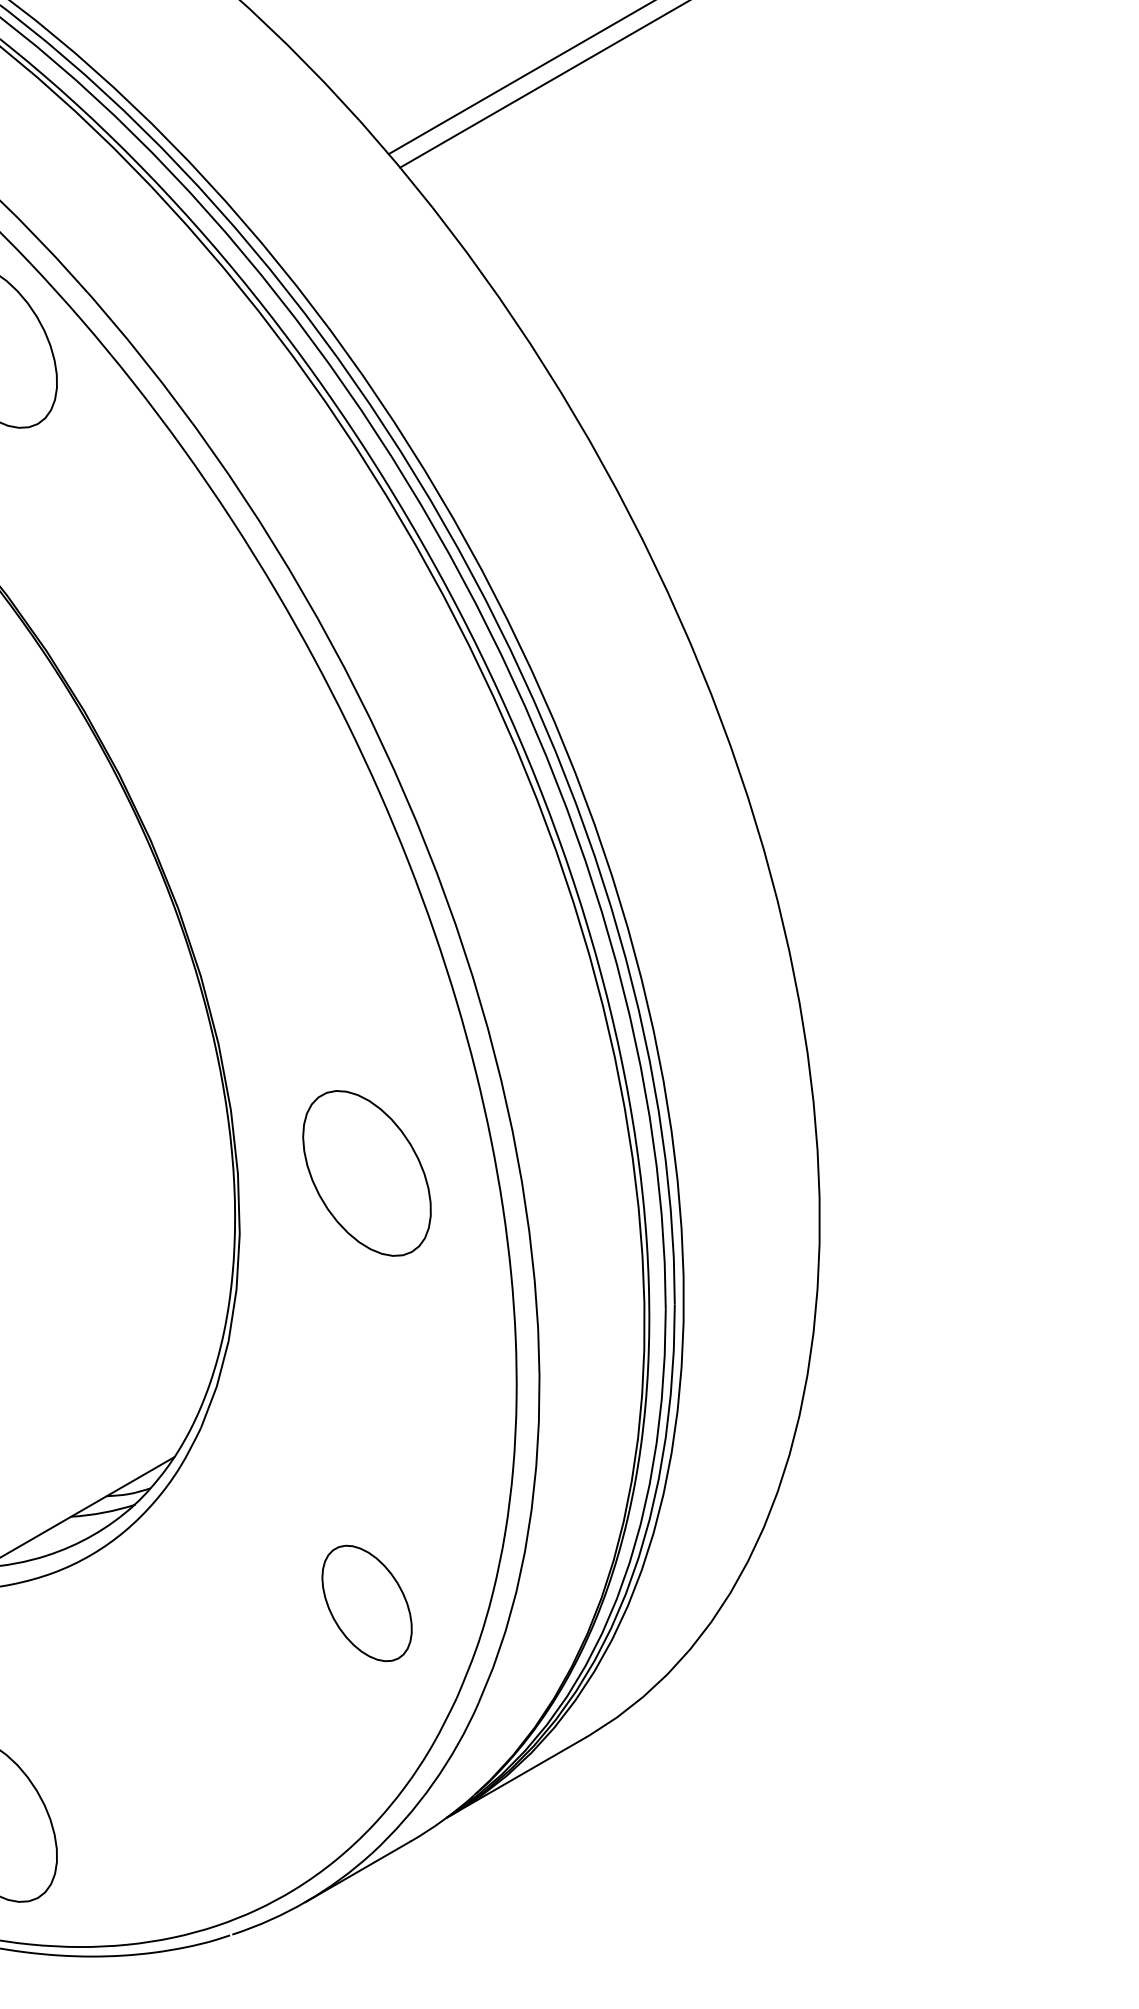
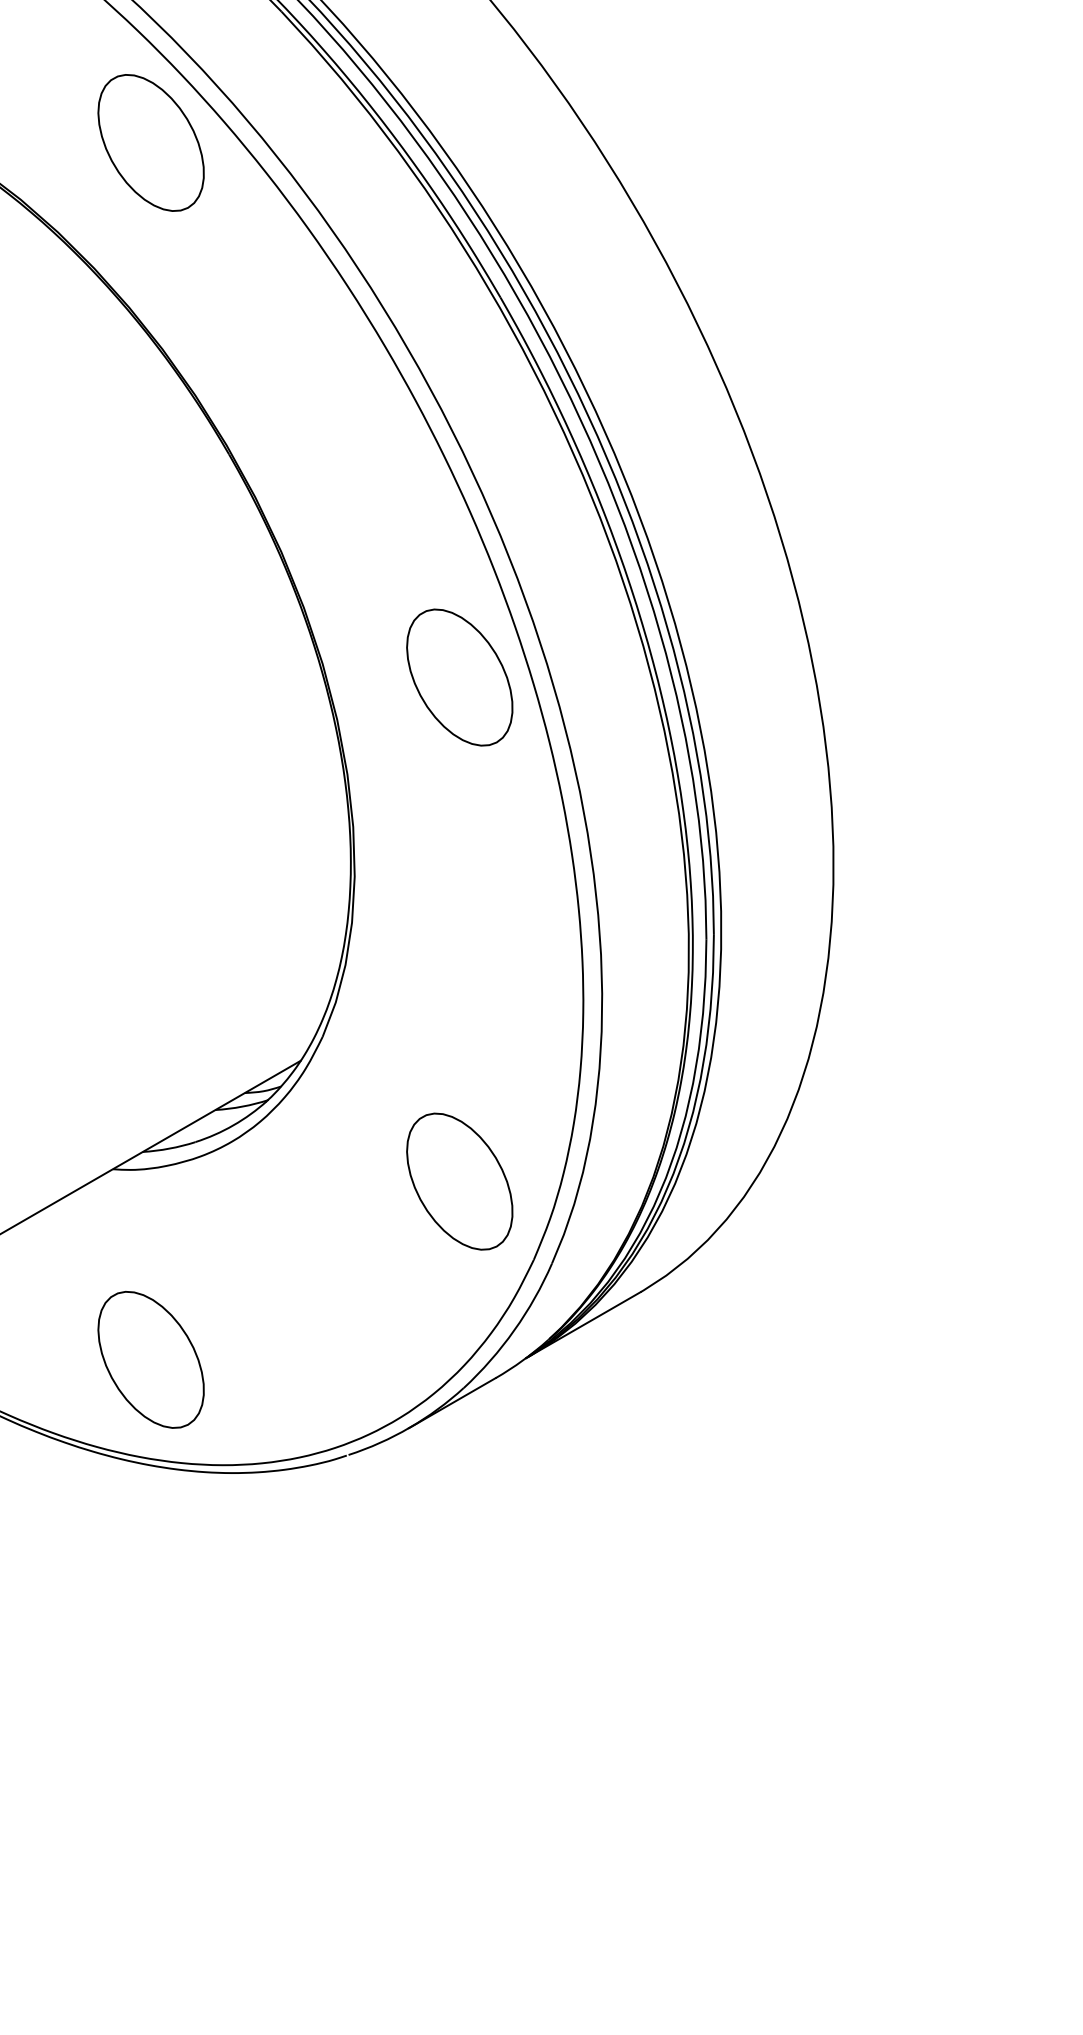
part: (366, 1173) -> (459, 677), moved
part: (366, 1603) -> (459, 1181), size x1.43

